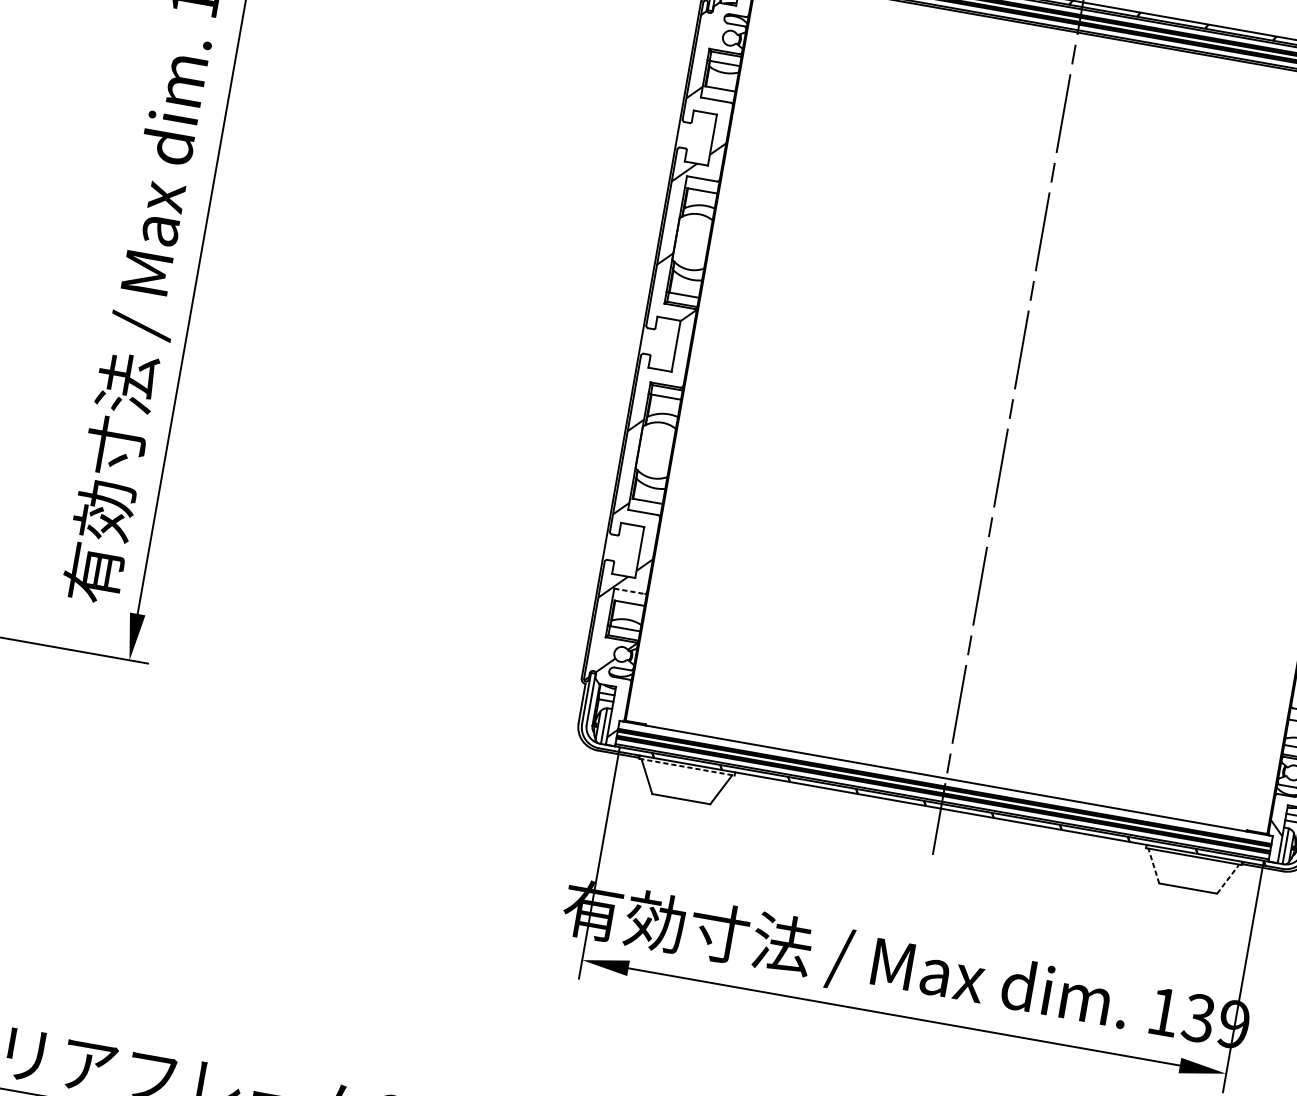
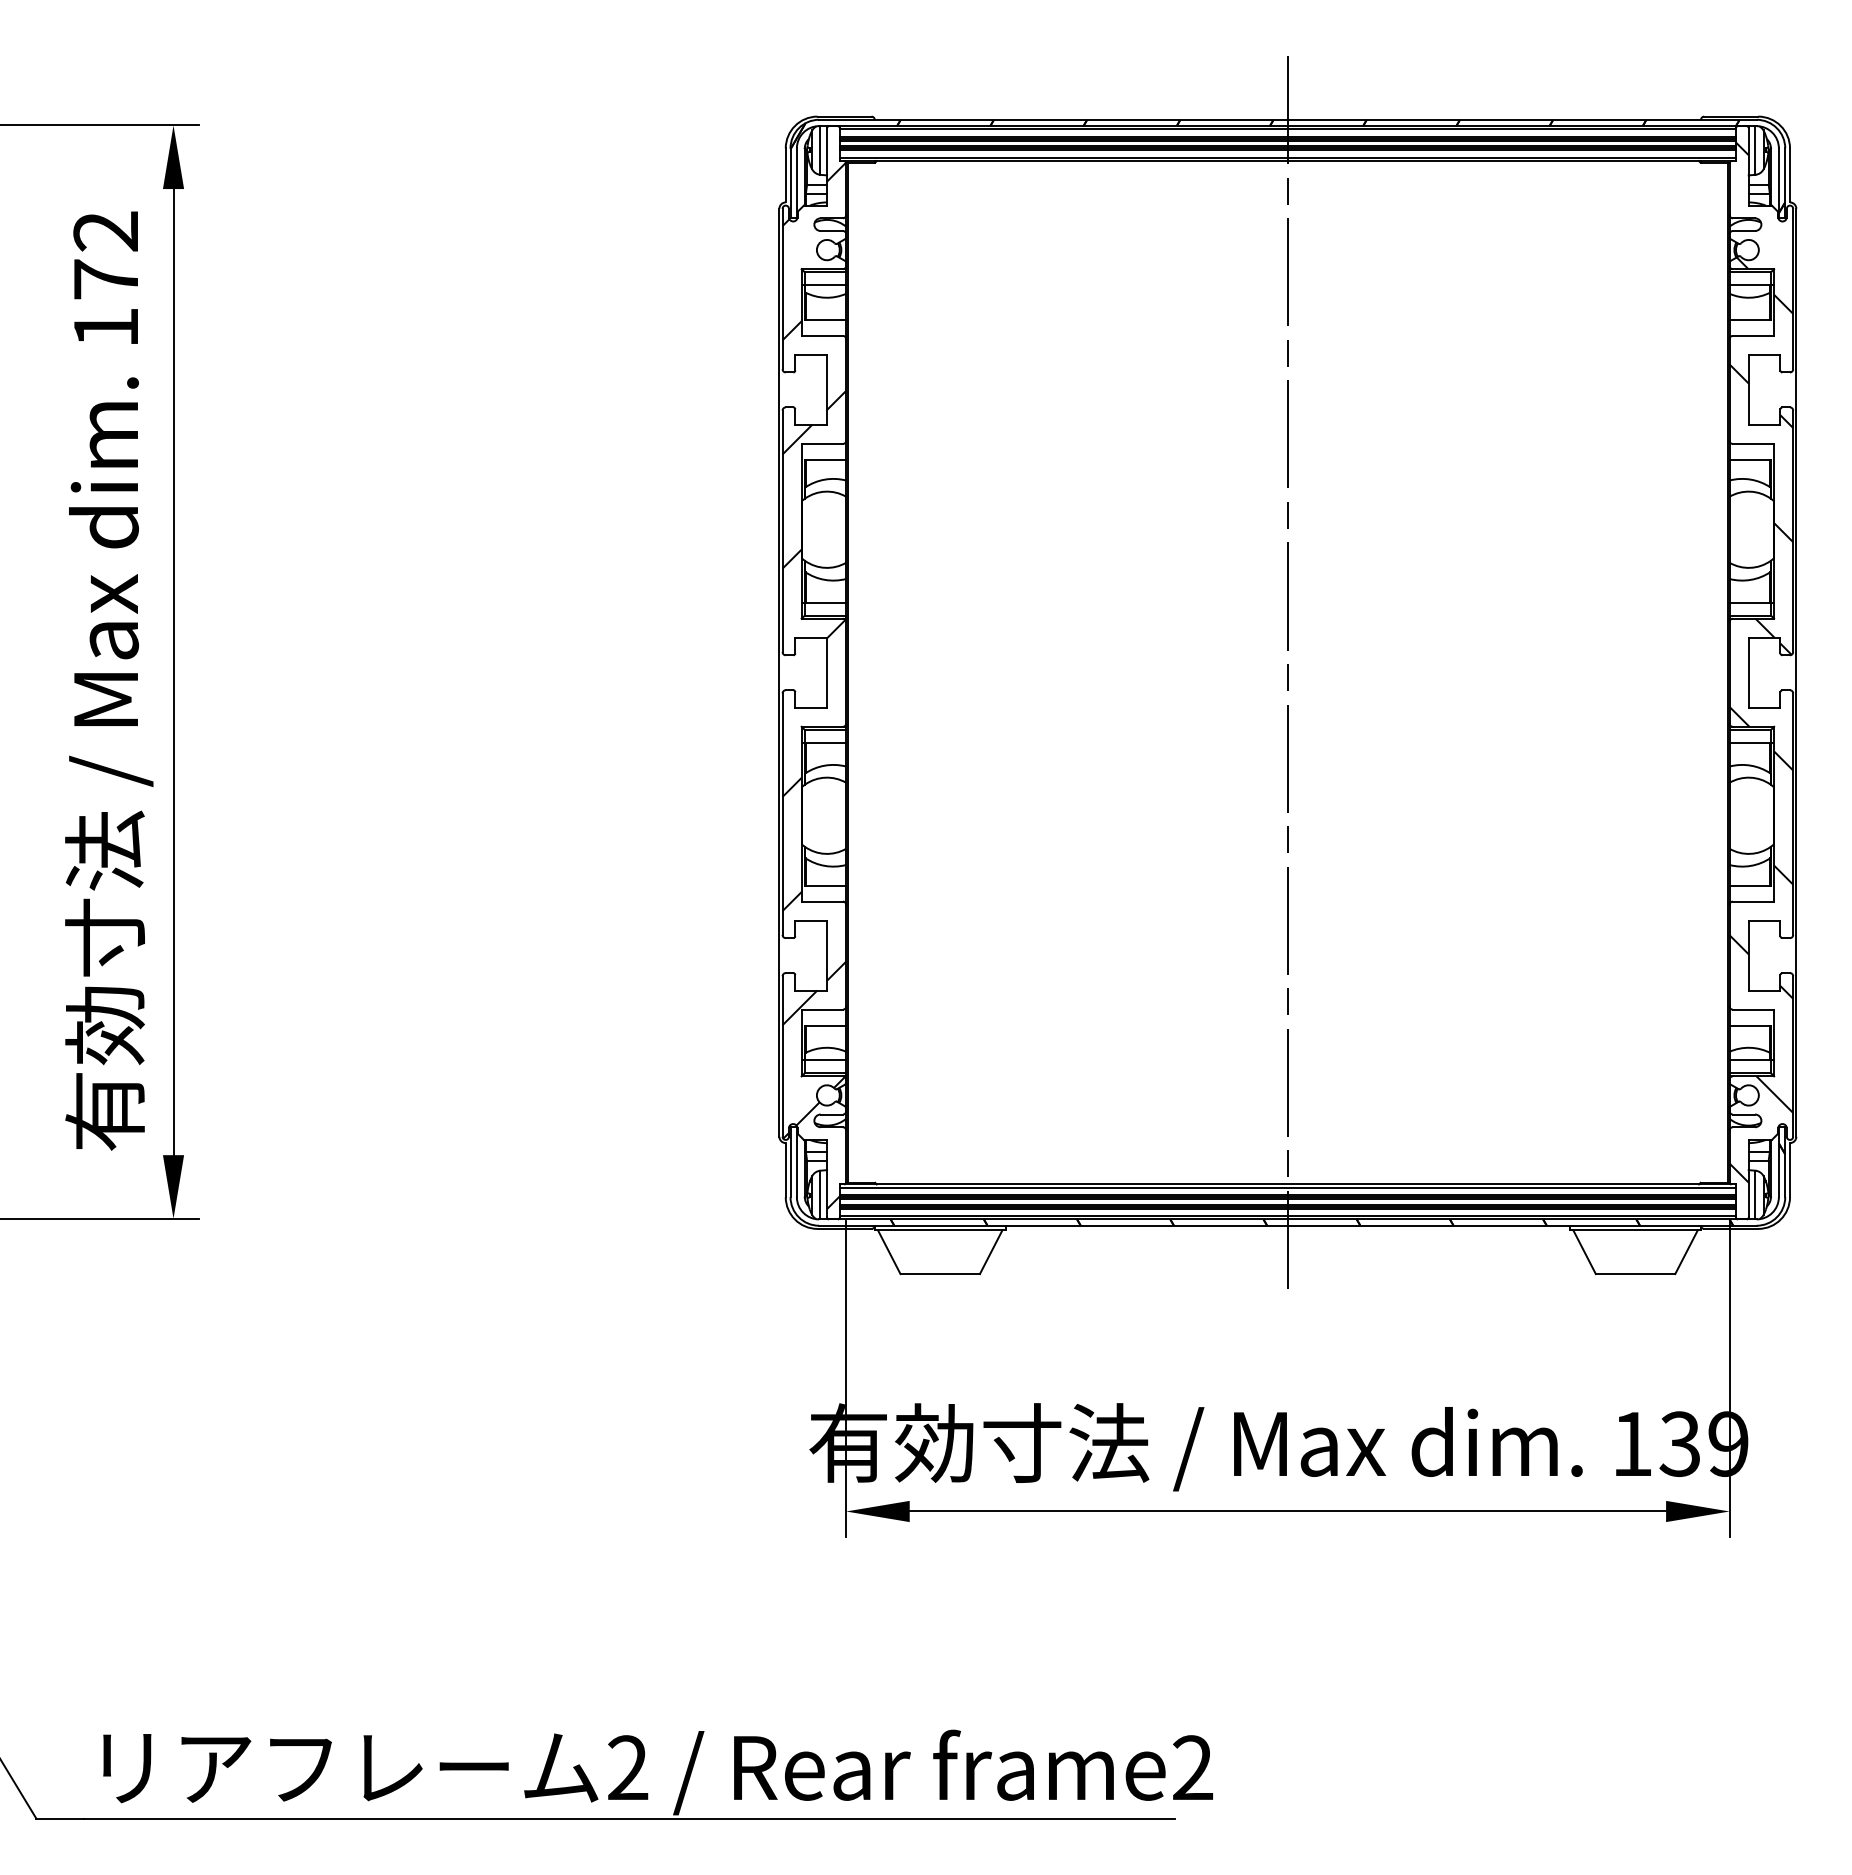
line: (629, 591) -> (822, 1009), dashed -> solid
line: (687, 767) -> (940, 1230), dashed -> solid
line: (945, 780) -> (1287, 1187), added
line: (1153, 866) -> (1584, 1252), dashed -> solid
line: (1228, 879) -> (1686, 1252), dashed -> solid

